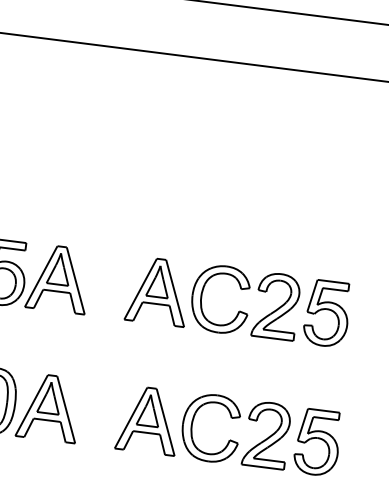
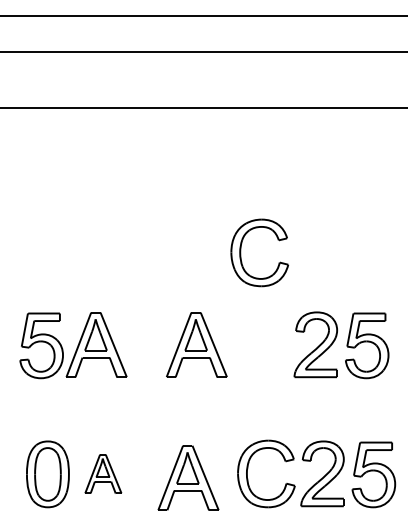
part: (202, 296) -> (241, 252), moved
part: (49, 407) -> (103, 473), size x0.6
part: (148, 419) -> (188, 477), moved

